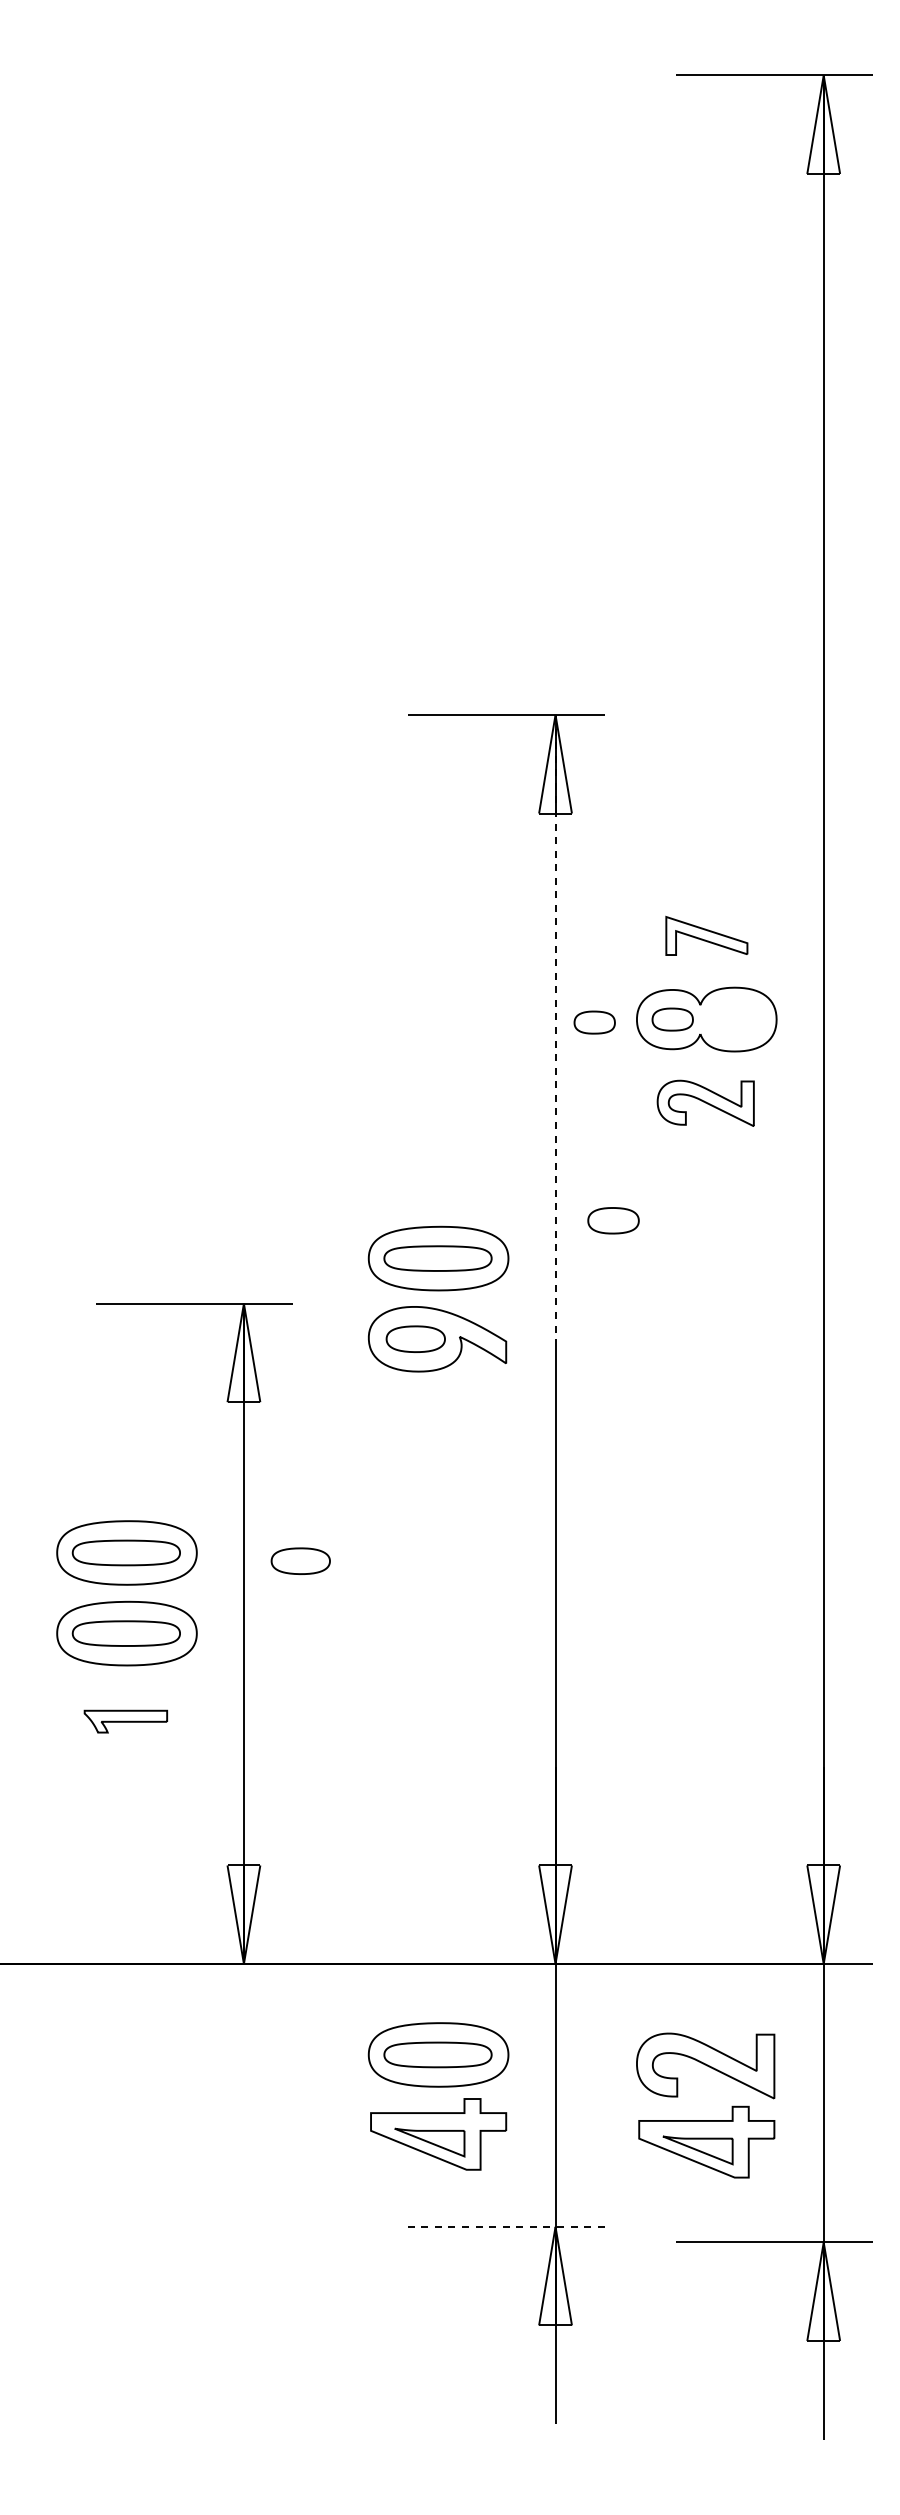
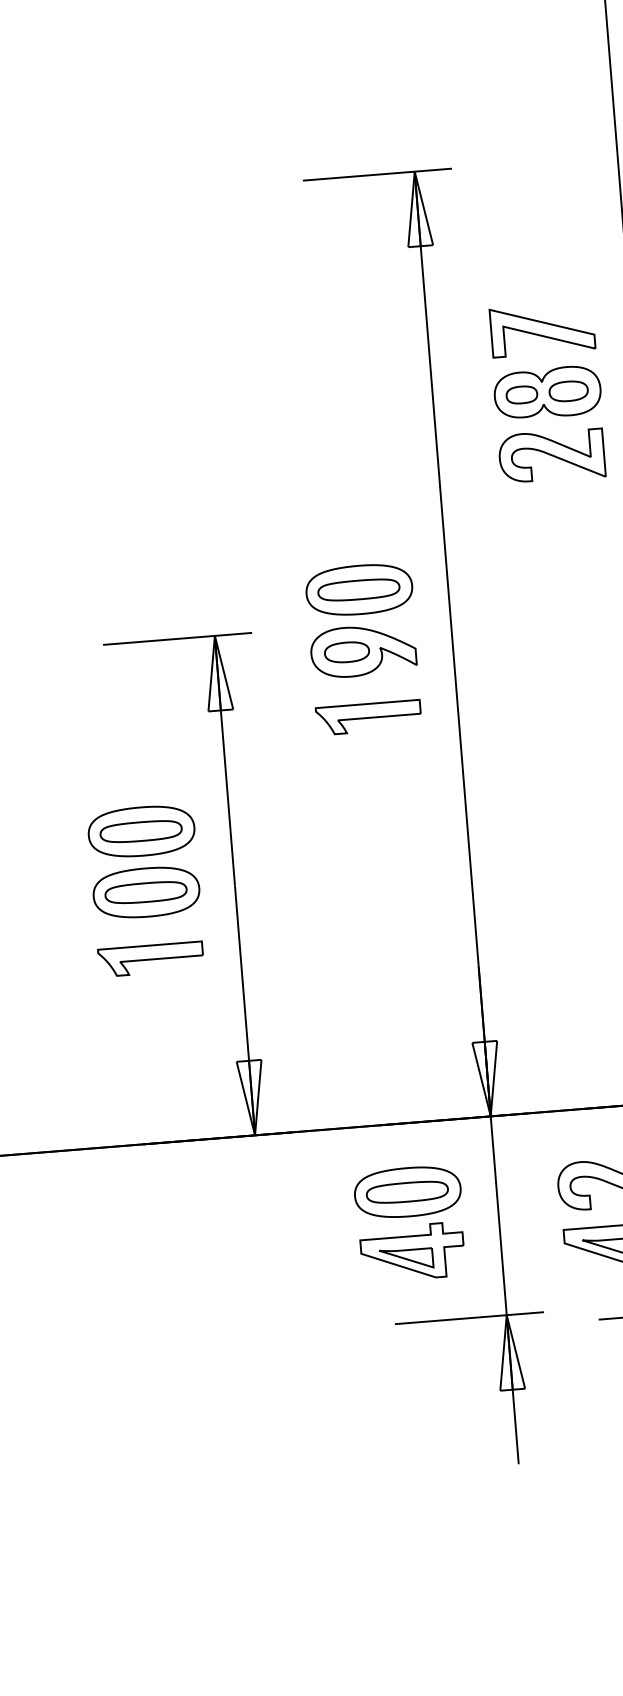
part: (706, 935) -> (542, 329), size x1.67
part: (594, 1022) -> (462, 401), removed
line: (555, 1027) -> (433, 408), dashed -> solid
part: (705, 1103) -> (551, 456), size x1.43
part: (613, 1220) -> (568, 391), moved
part: (437, 1427) -> (368, 717), added
part: (300, 1560) -> (273, 826), removed
part: (125, 1721) -> (150, 959), size x1.67
line: (506, 2226) -> (469, 1317), dashed -> solid

